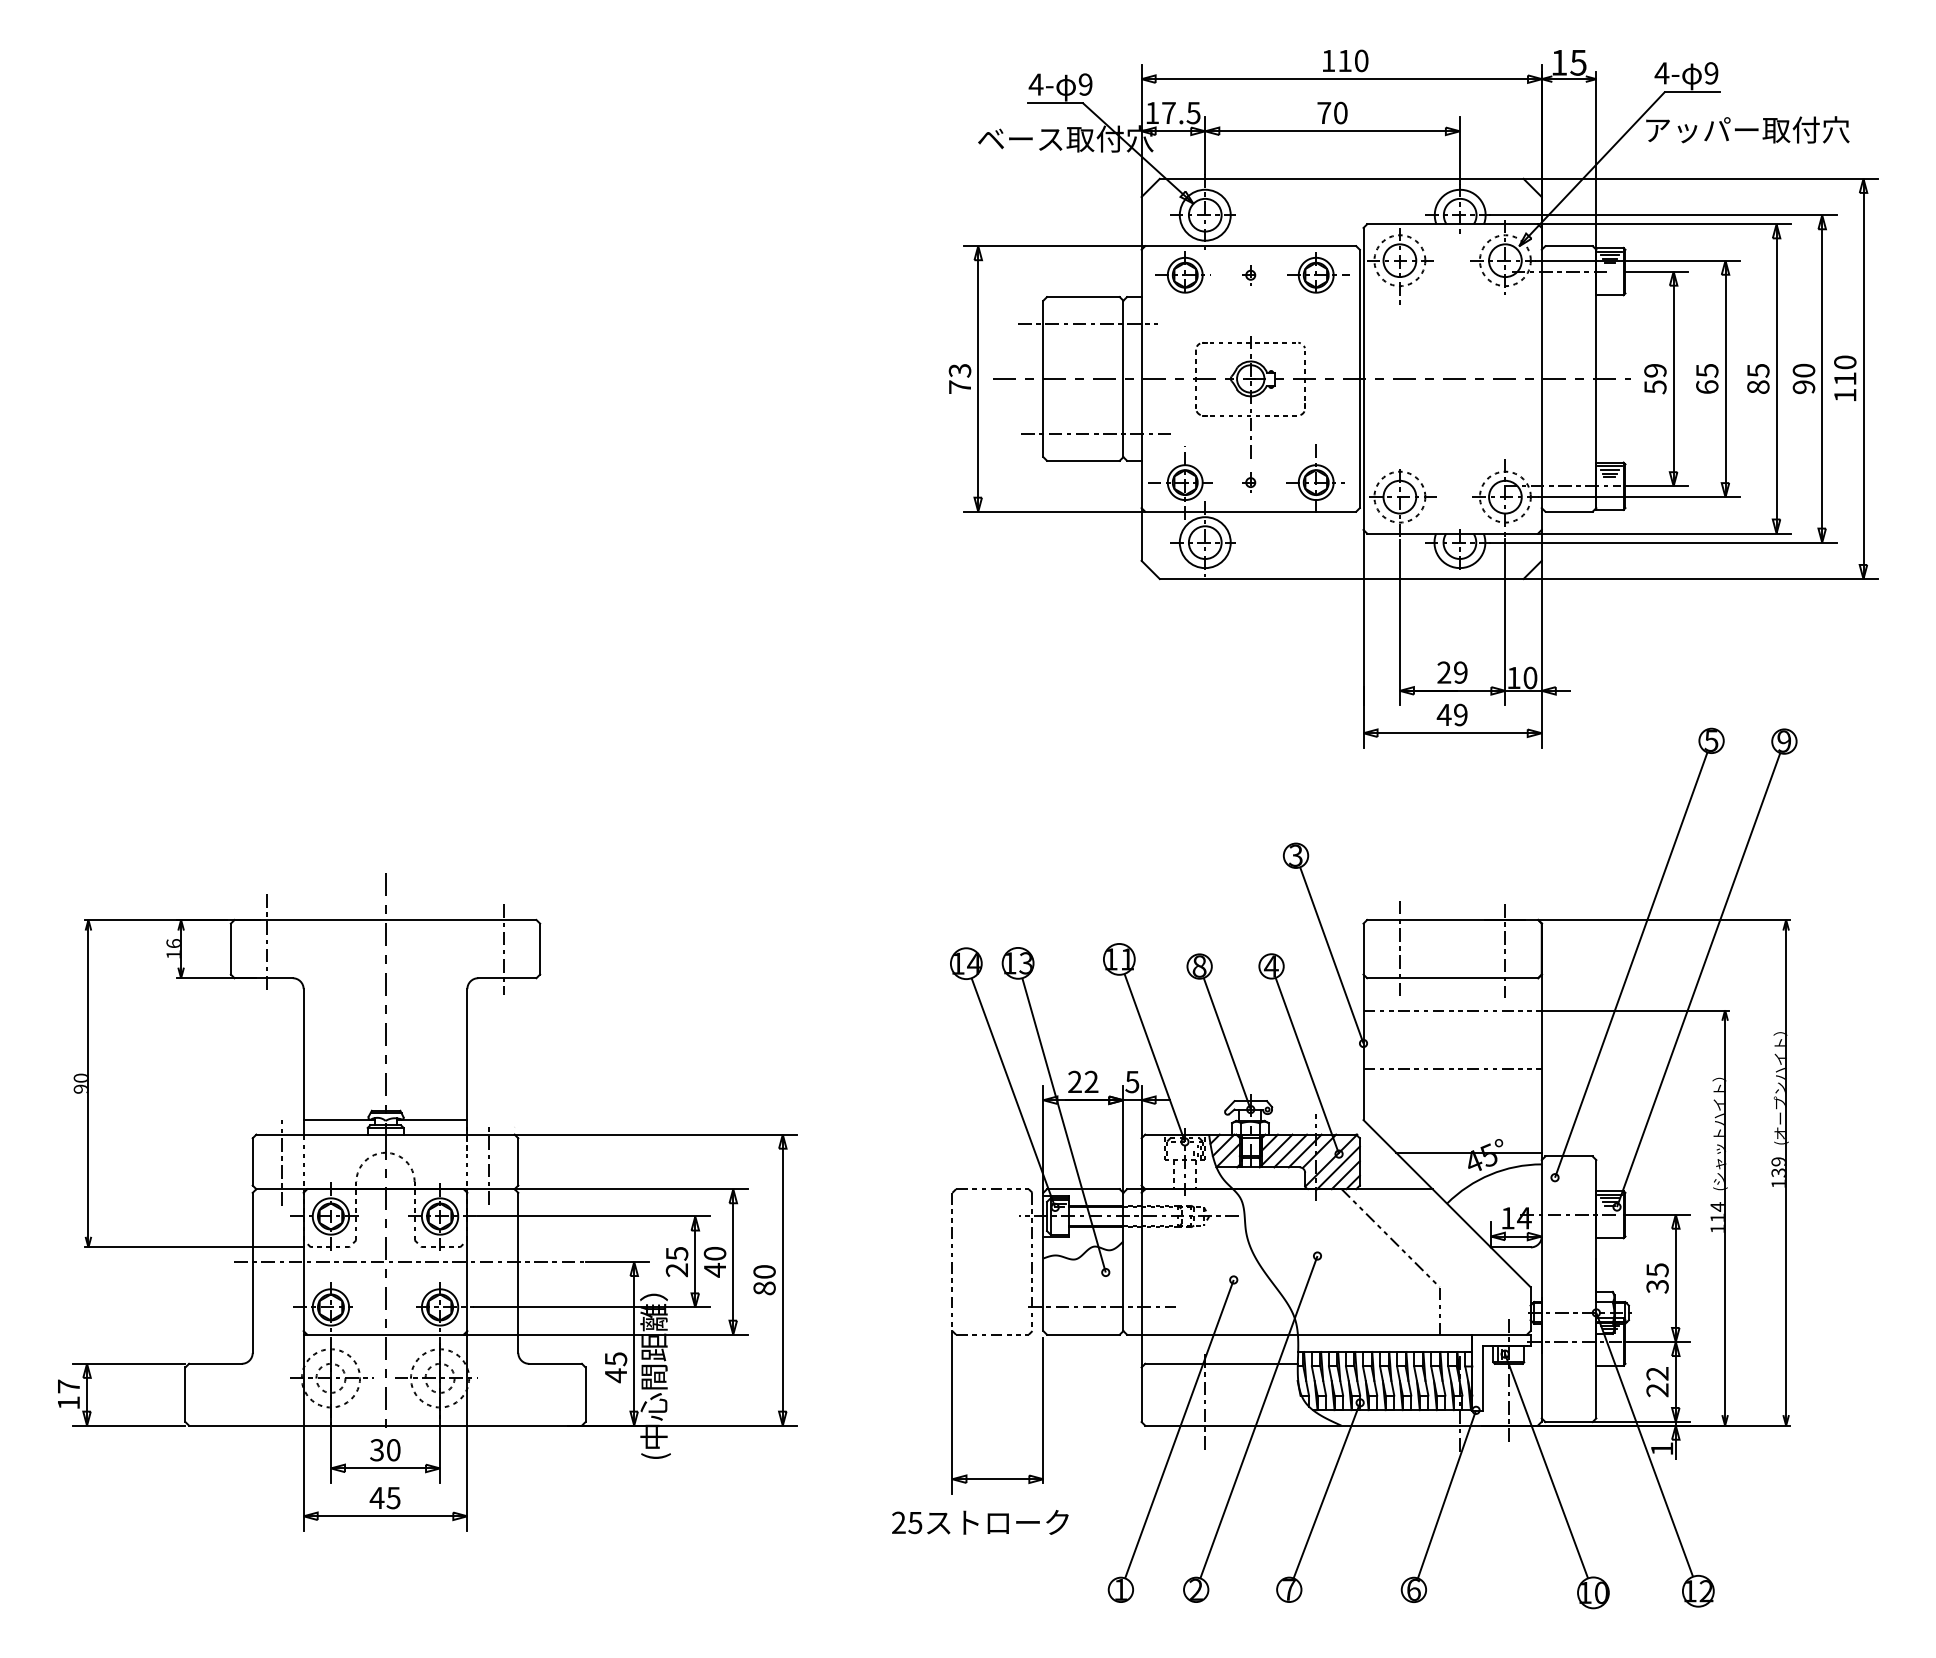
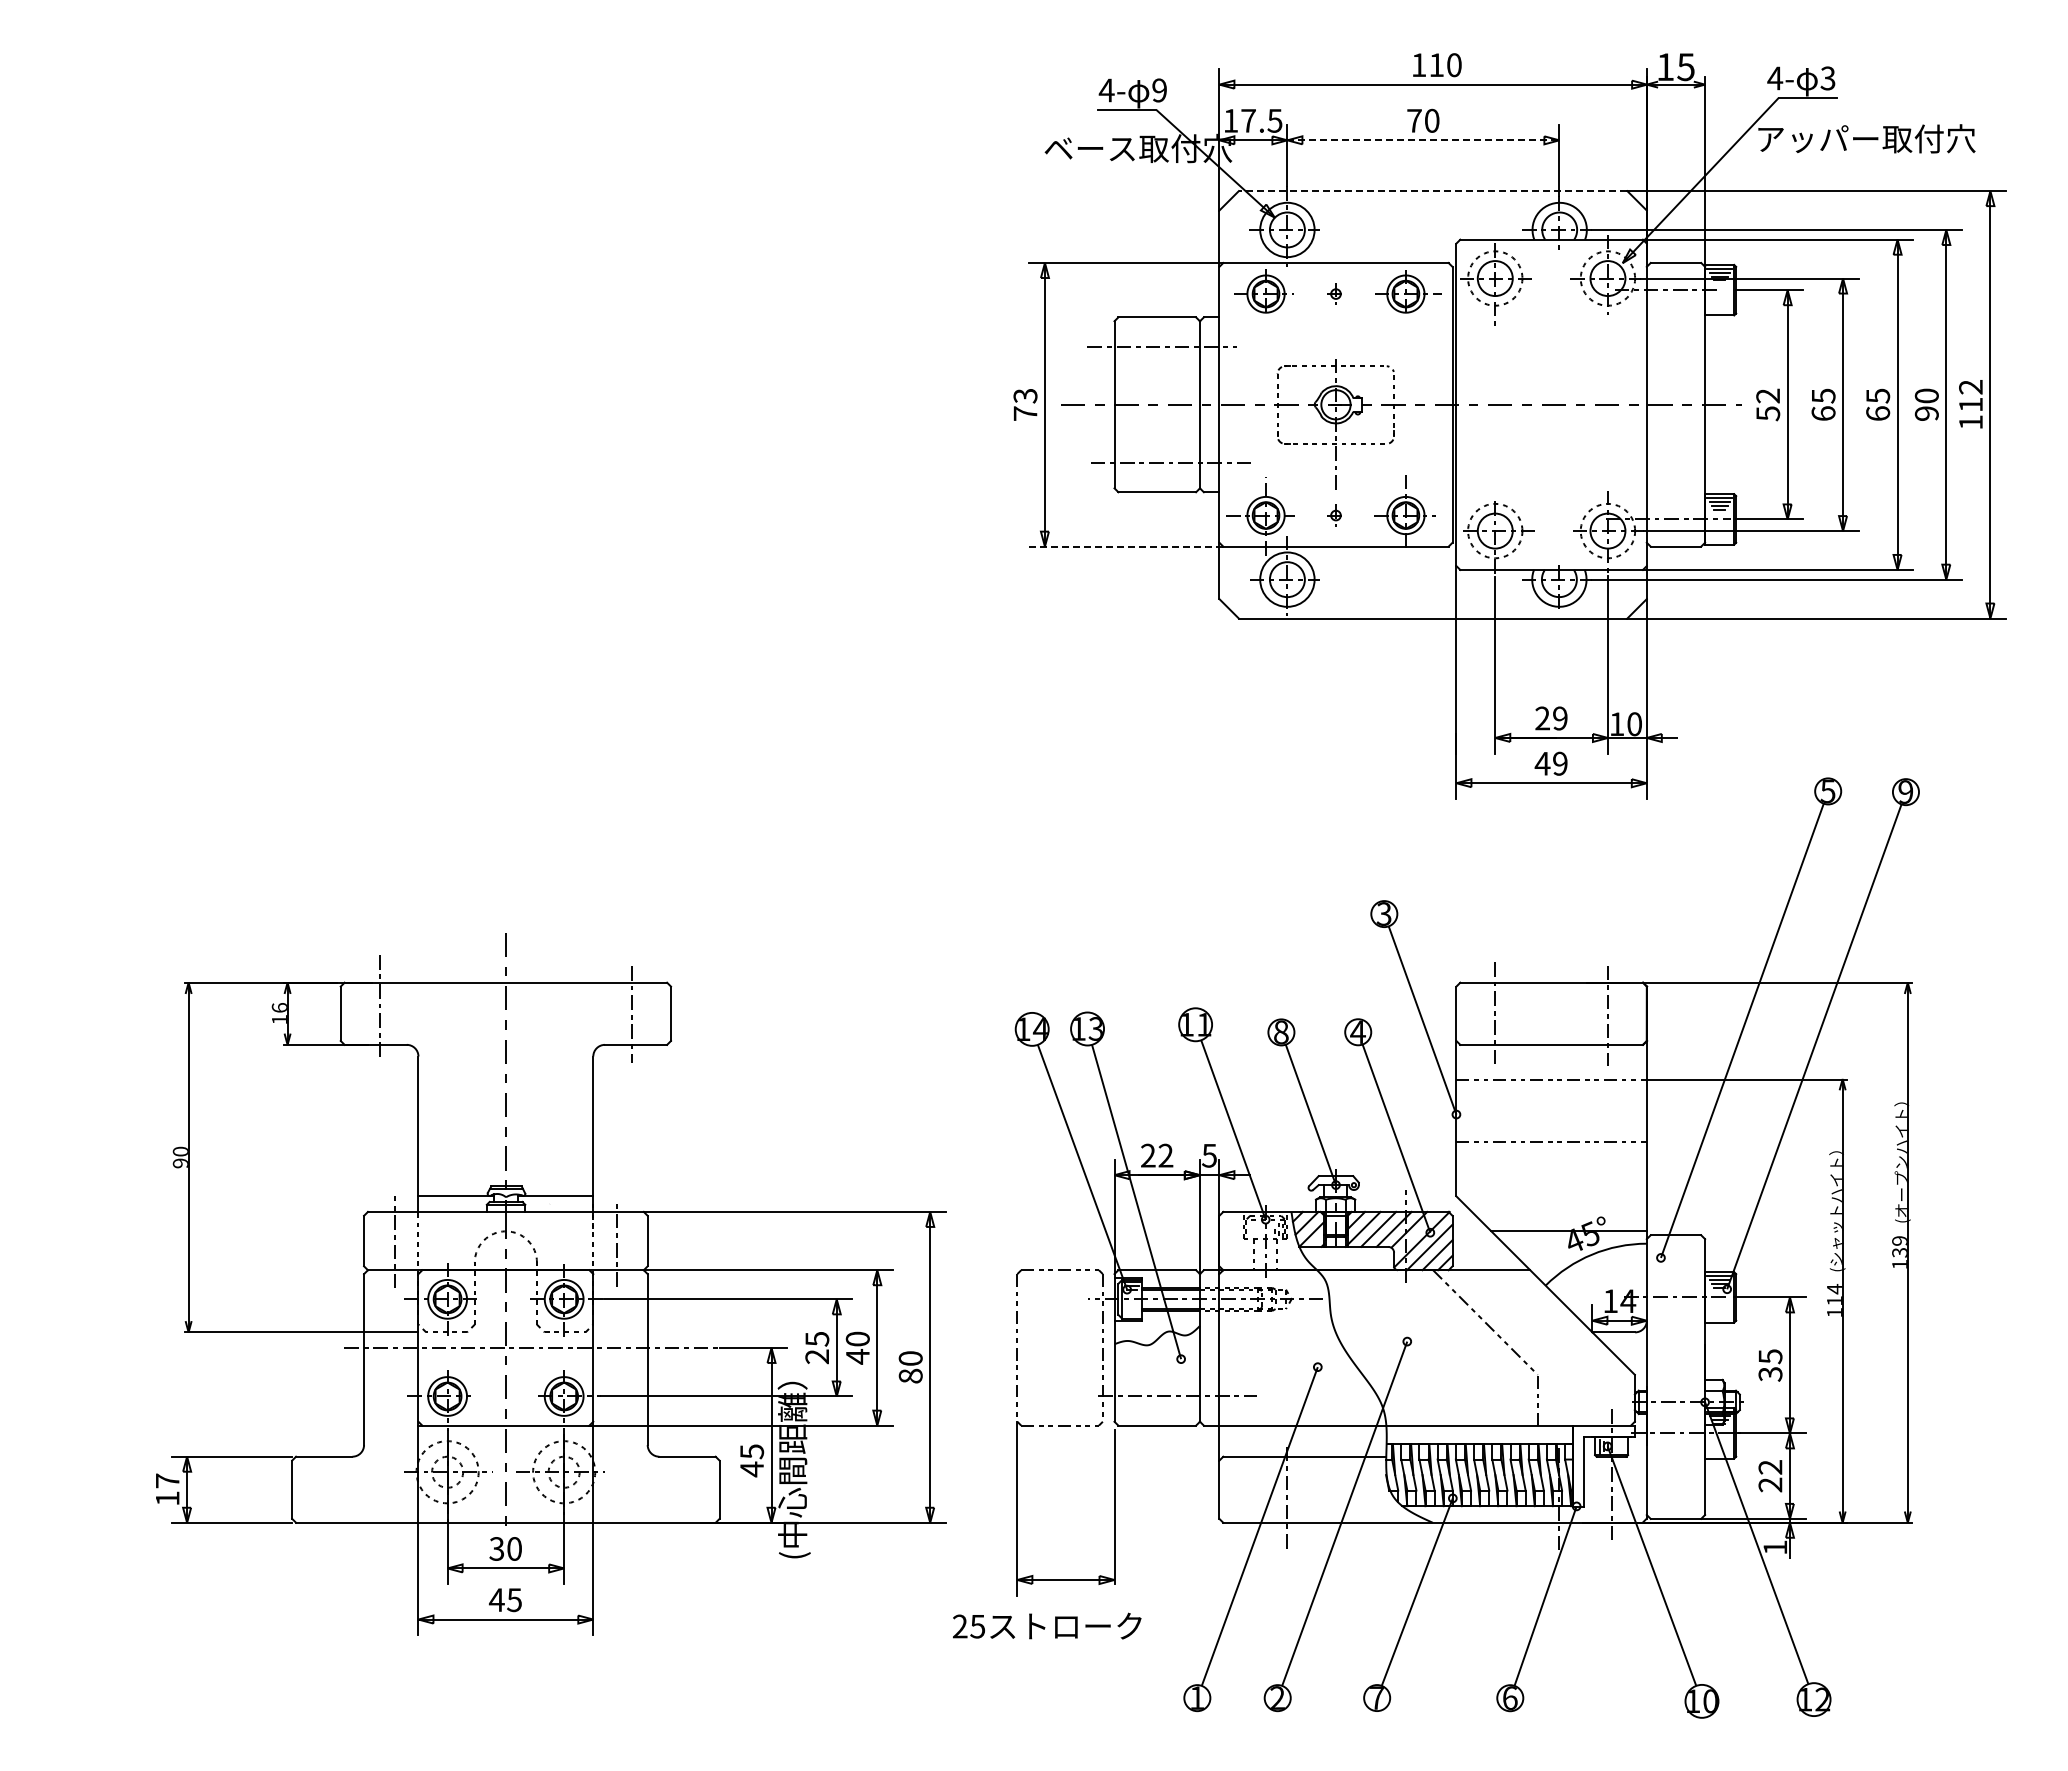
text: (1710, 73) -> (1827, 78), 9 -> 3
line: (1332, 131) -> (1423, 140), solid -> dashed
line: (1341, 179) -> (1432, 191), solid -> dashed
text: (1844, 362) -> (1970, 387), 110 -> 112
text: (1655, 370) -> (1768, 395), 59 -> 52
text: (1758, 387) -> (1878, 413), 85 -> 65
line: (1054, 511) -> (1126, 546), solid -> dashed
part: (428, 1202) -> (551, 1284), moved

